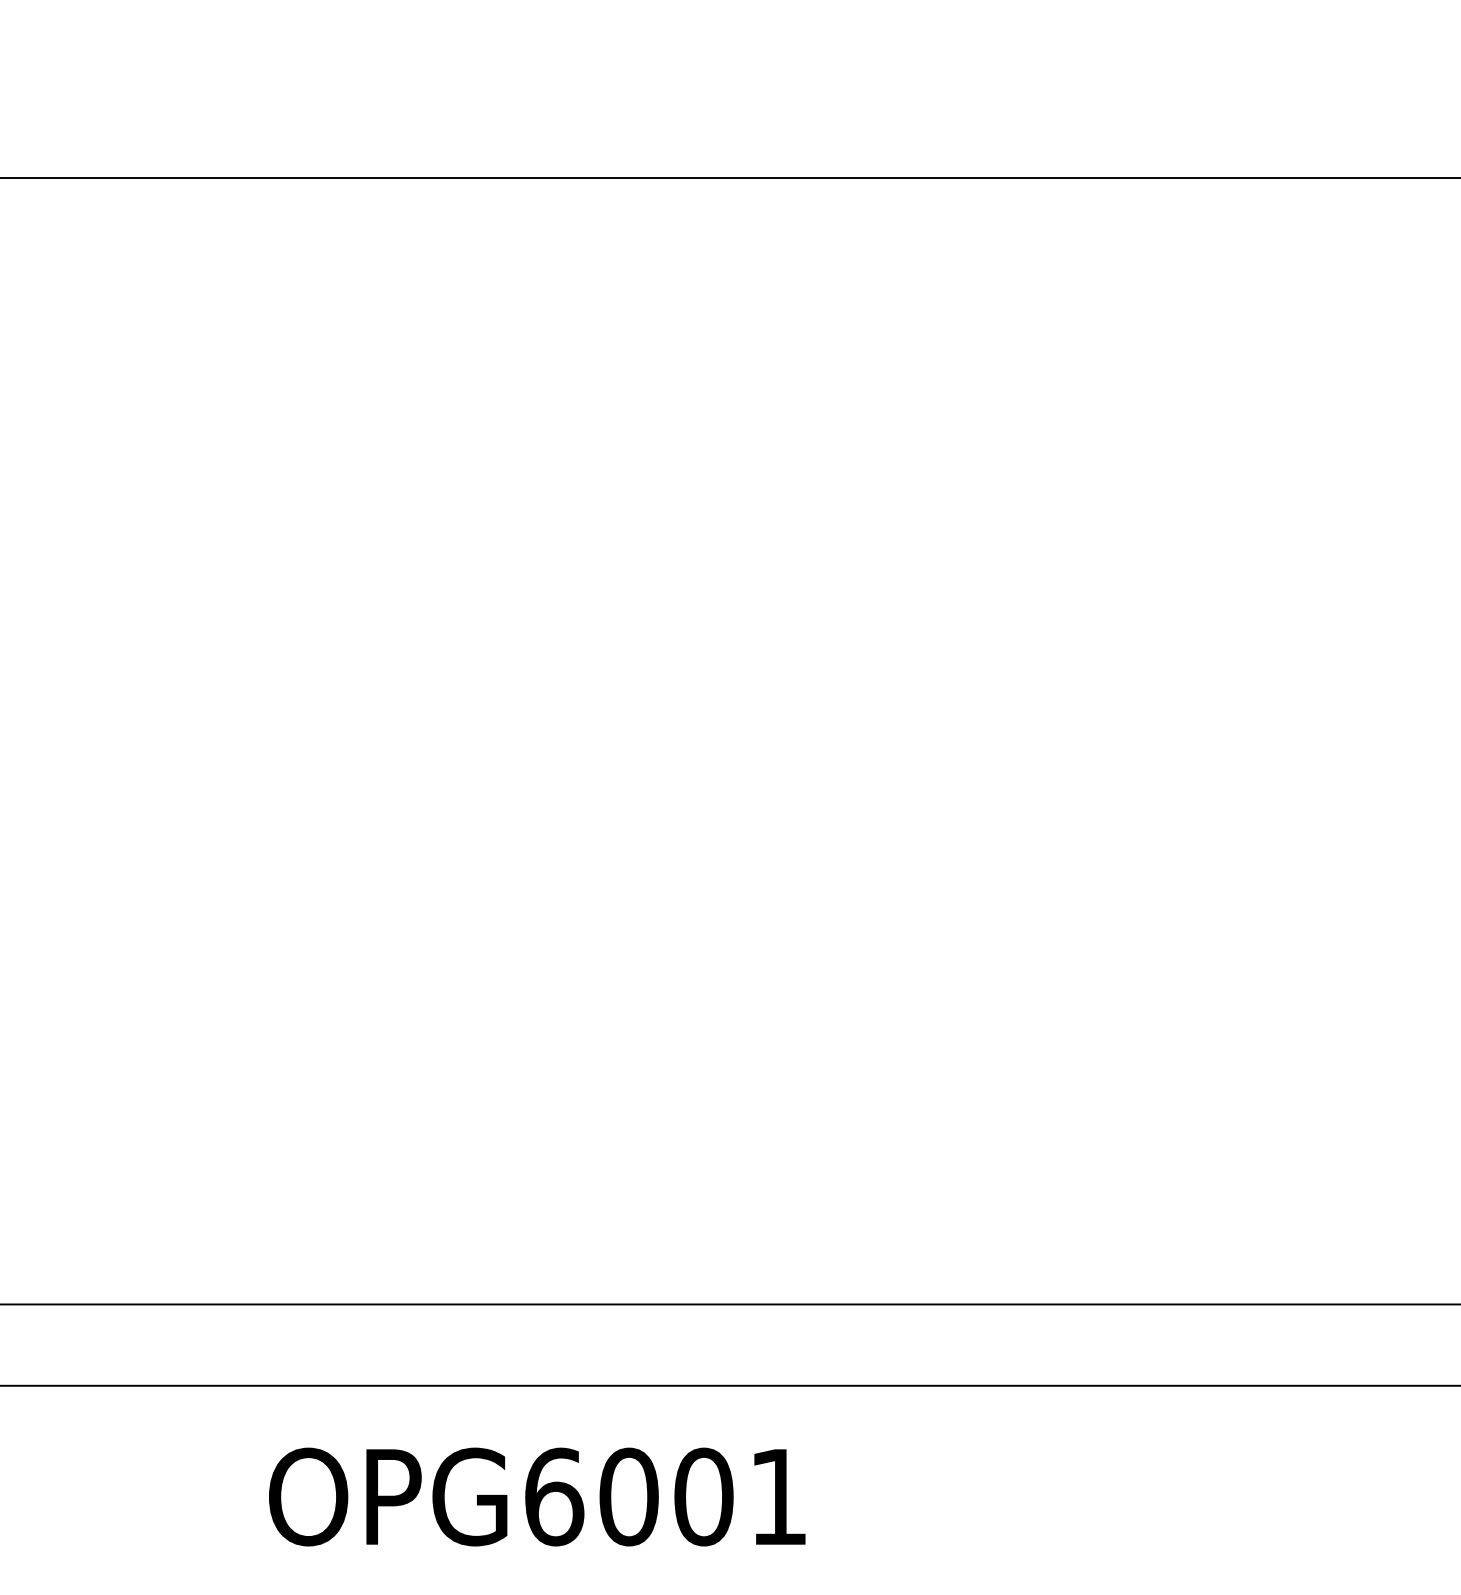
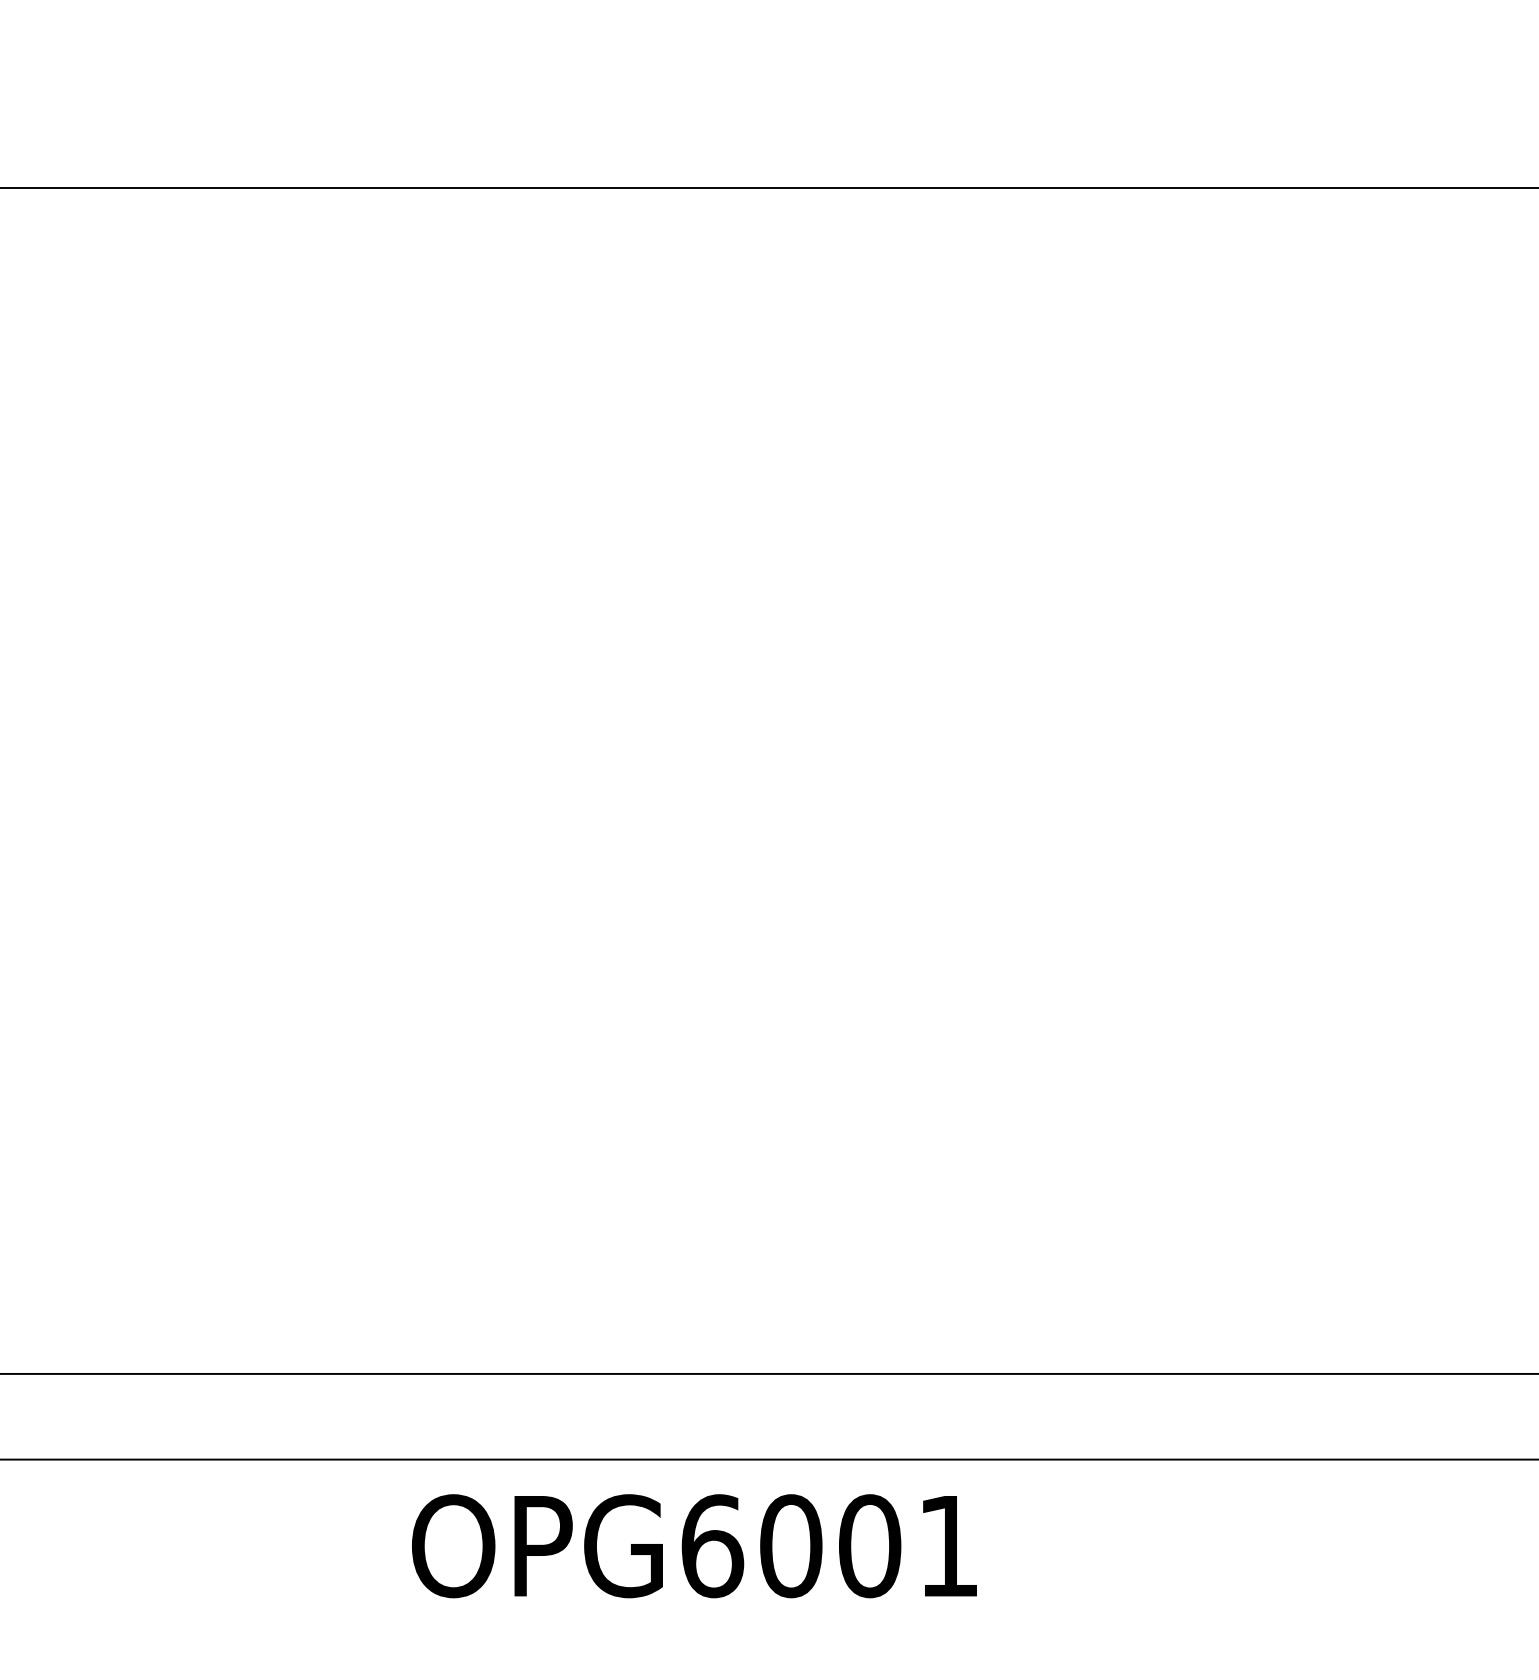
text: (537, 1496) -> (694, 1545), moved

